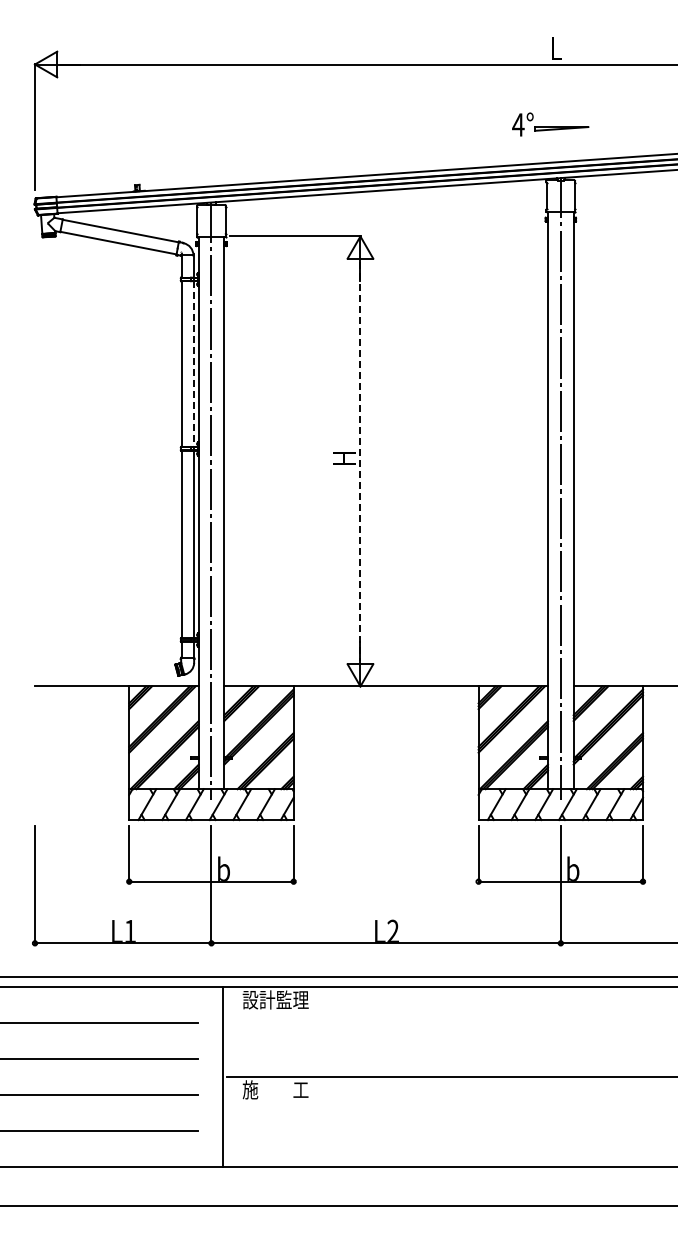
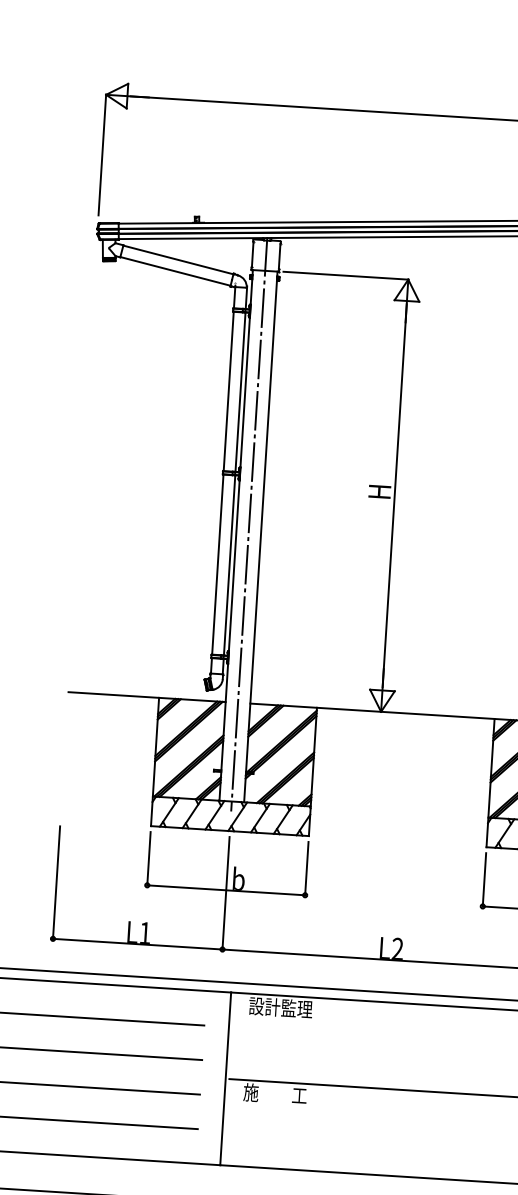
line: (193, 364) -> (240, 392), dashed -> solid
line: (360, 461) -> (394, 495), dashed -> solid

